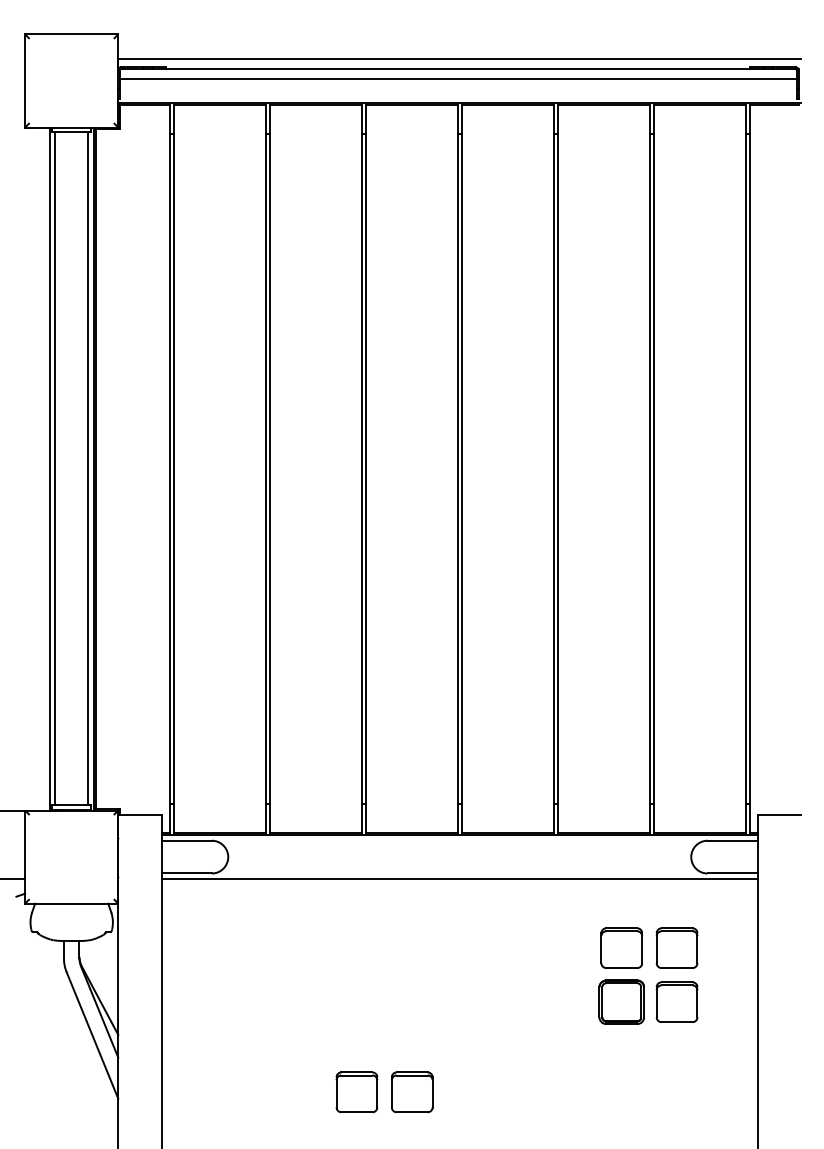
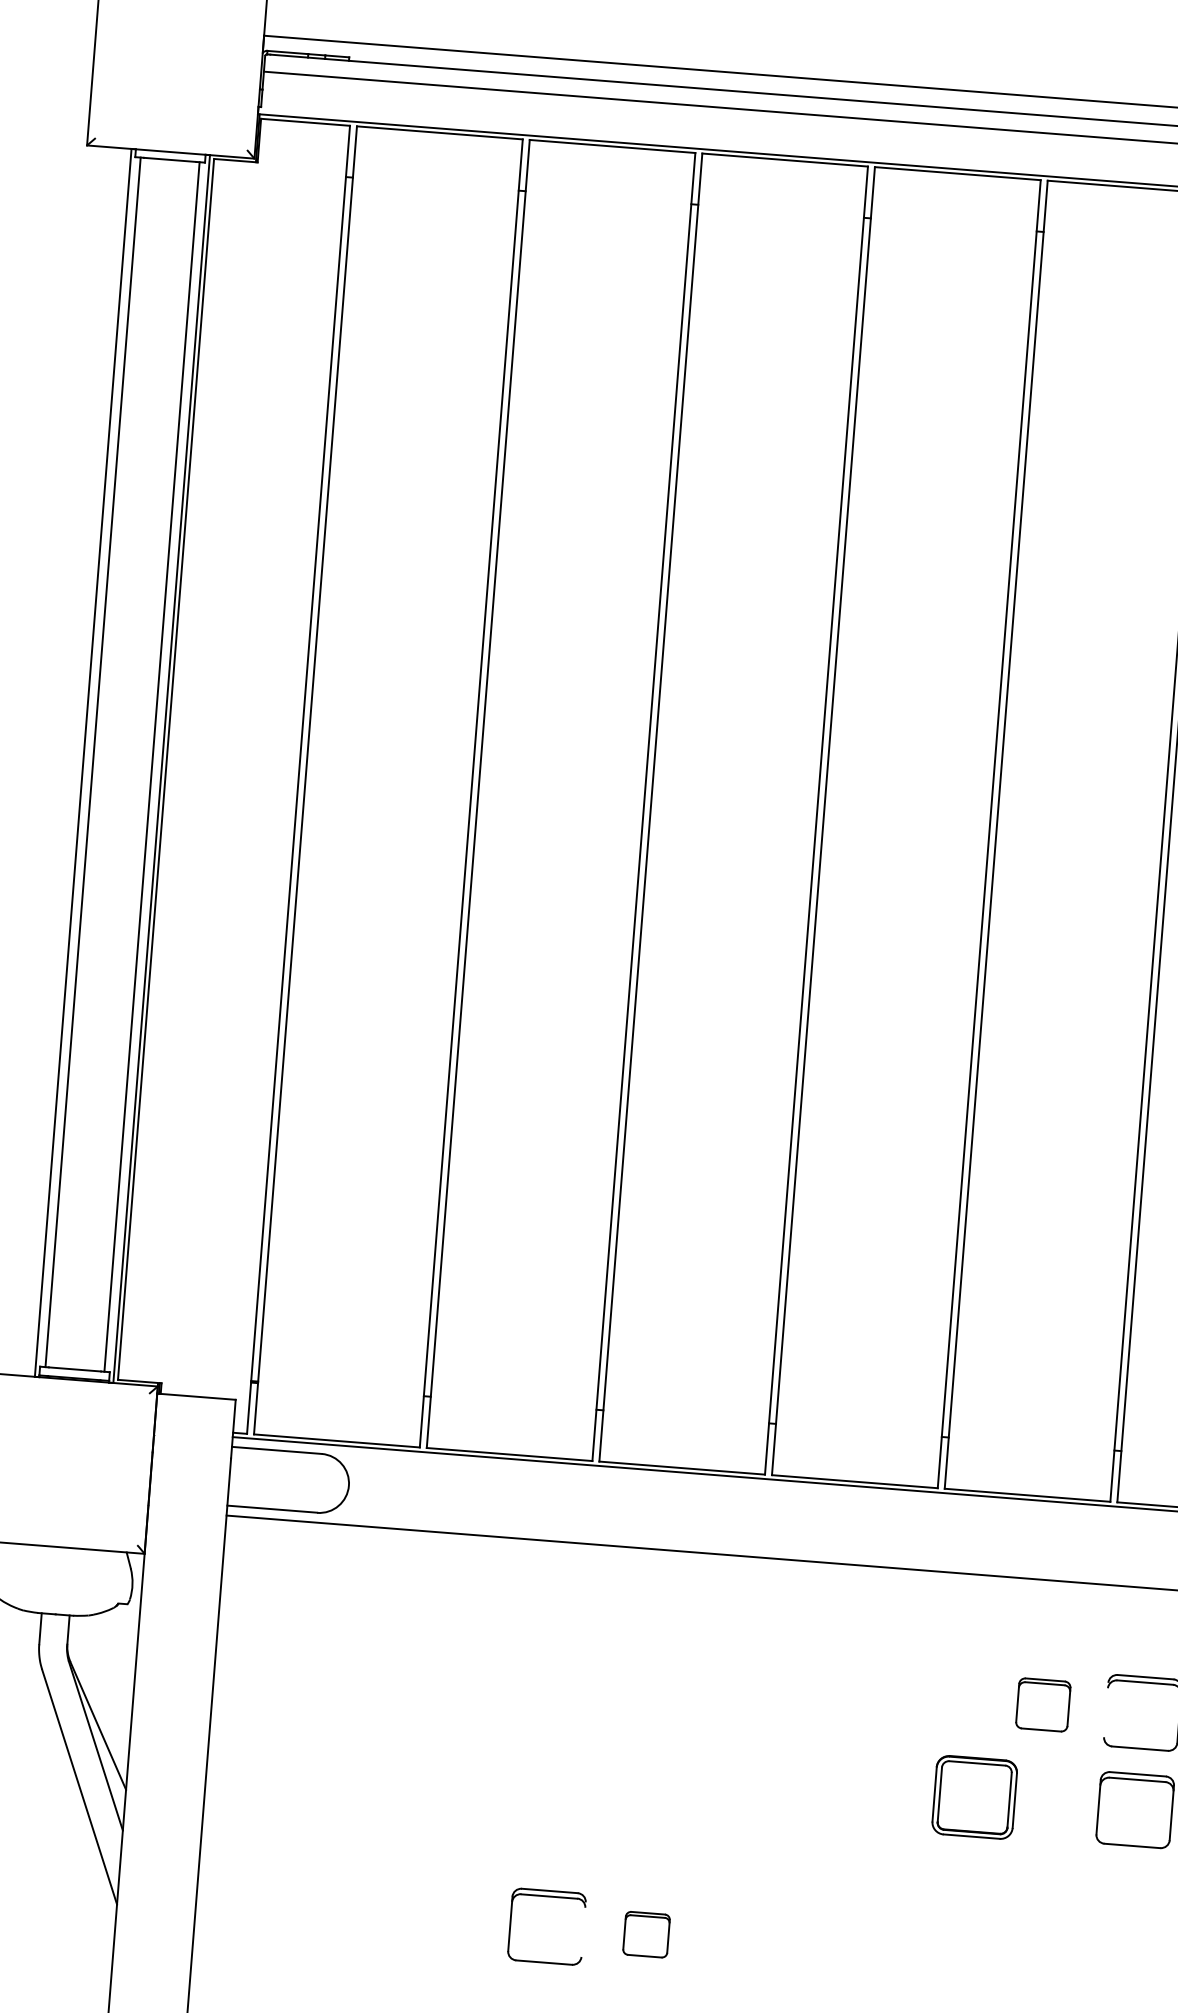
part: (621, 947) -> (1043, 1703), size x0.7
line: (656, 948) -> (1105, 1710), removed
part: (621, 1001) -> (974, 1796), moved
line: (377, 1092) -> (583, 1929), removed
part: (412, 1092) -> (646, 1934), size x0.6

